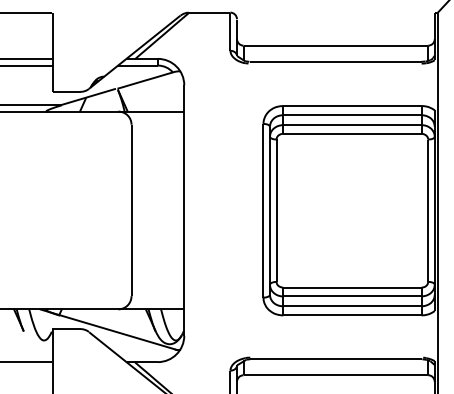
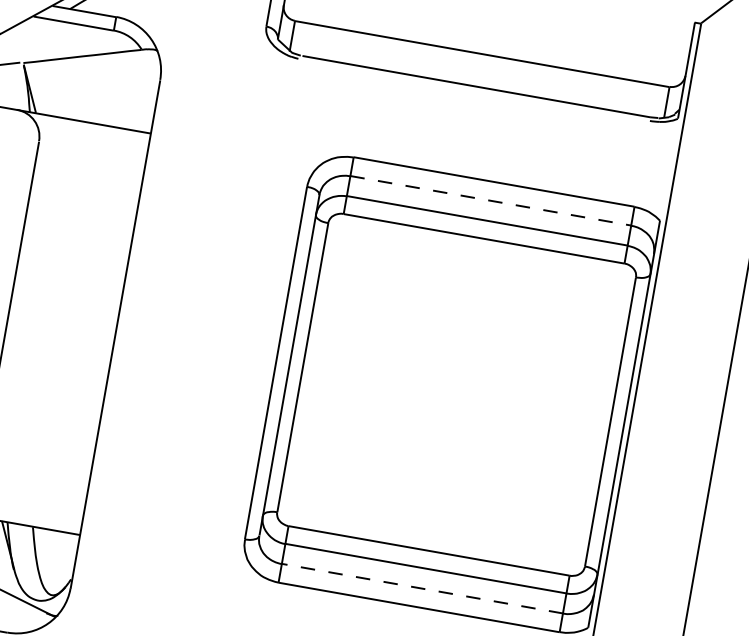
line: (352, 115) -> (490, 201), solid -> dashed
line: (351, 306) -> (420, 588), solid -> dashed

